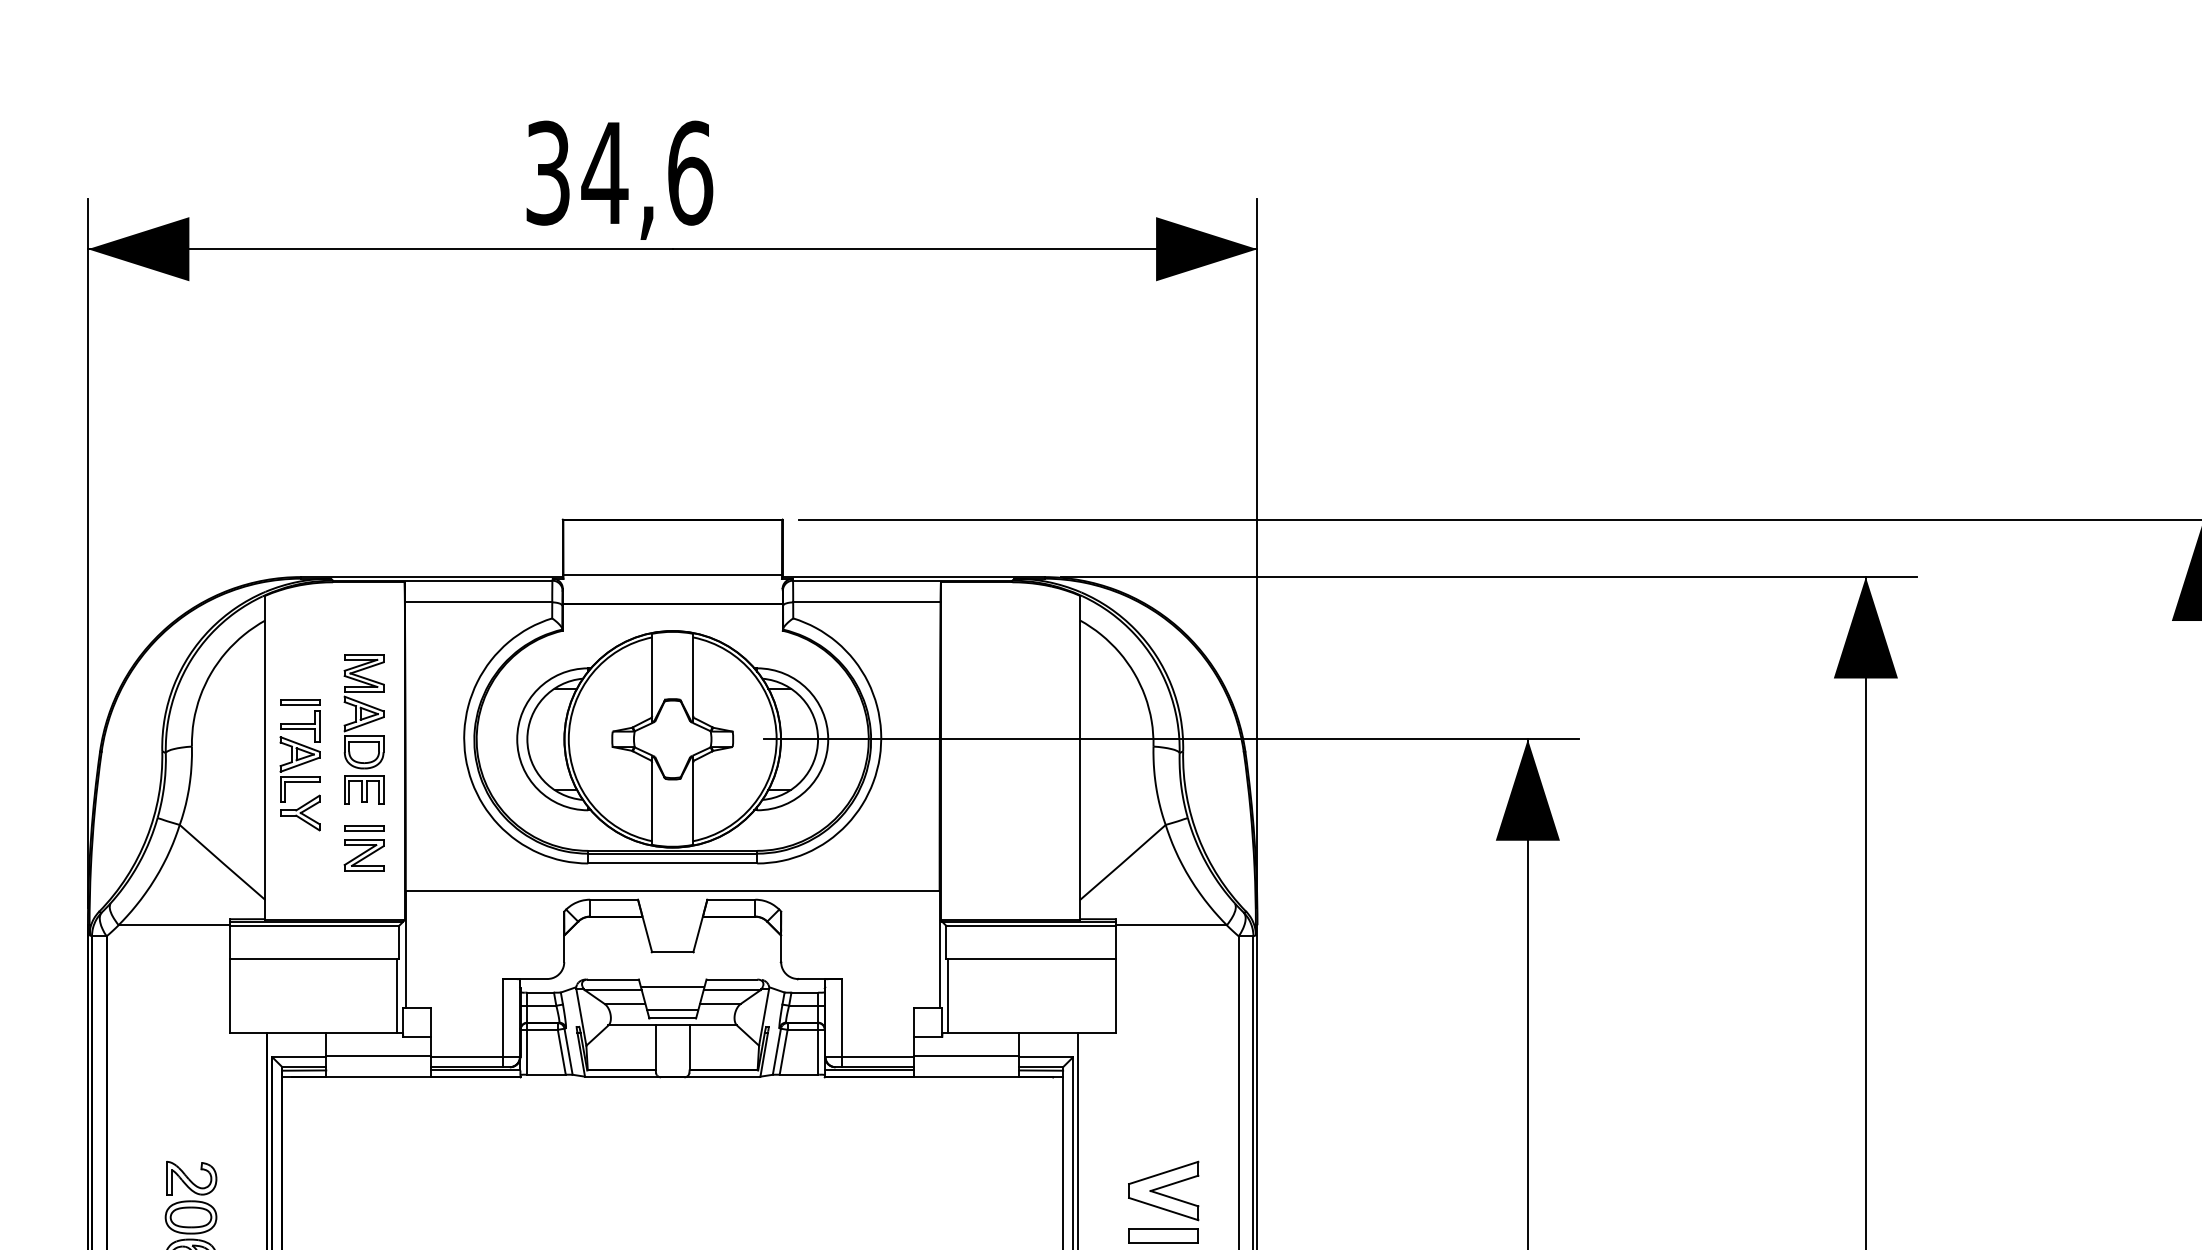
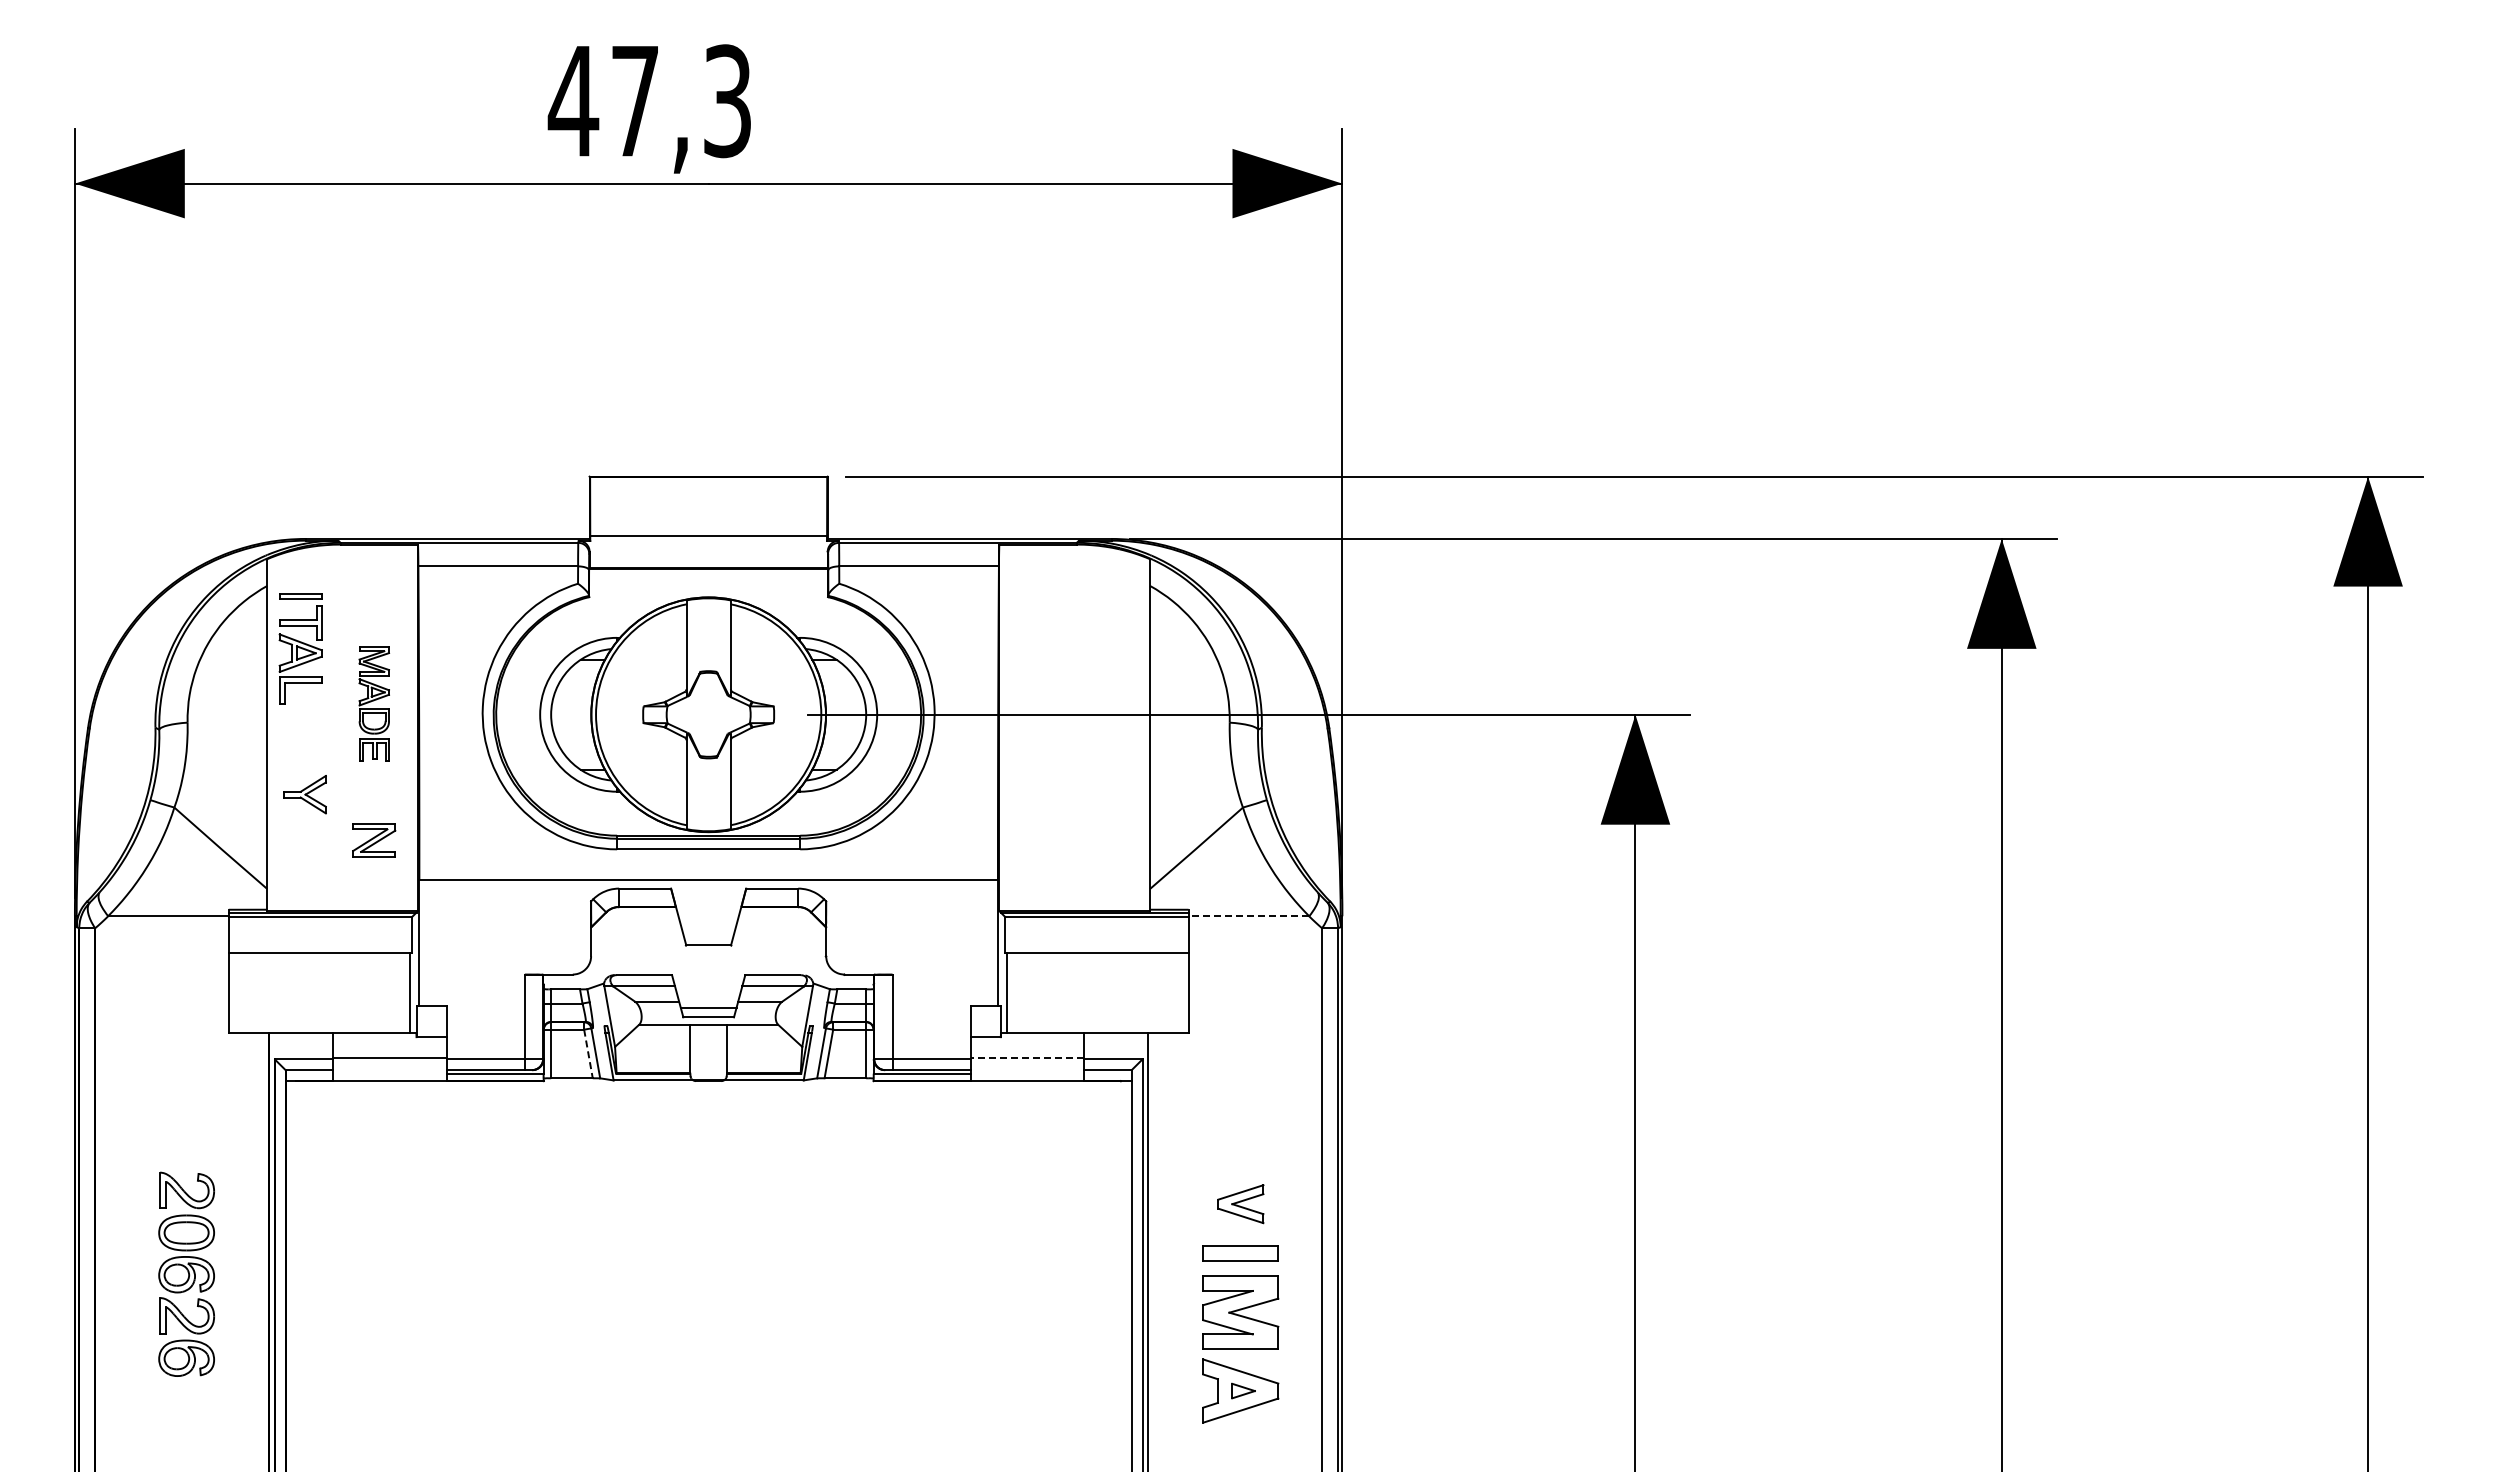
text: (618, 173) -> (649, 101), 34,6 -> 47,3
part: (364, 728) -> (374, 703), size x0.7
part: (299, 750) -> (300, 648), moved
part: (363, 828) -> (373, 811), removed
line: (1170, 925) -> (1248, 916), solid -> dashed
line: (672, 987) -> (708, 983), removed
line: (561, 1051) -> (588, 1053), solid -> dashed
line: (966, 1056) -> (1027, 1058), solid -> dashed
line: (304, 1070) -> (309, 1073), removed
line: (1040, 1070) -> (1107, 1073), removed
part: (1163, 1190) -> (1240, 1203), size x0.6

